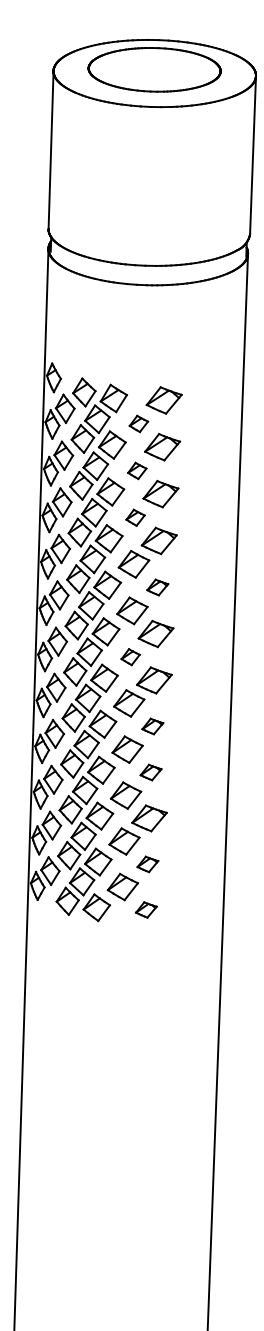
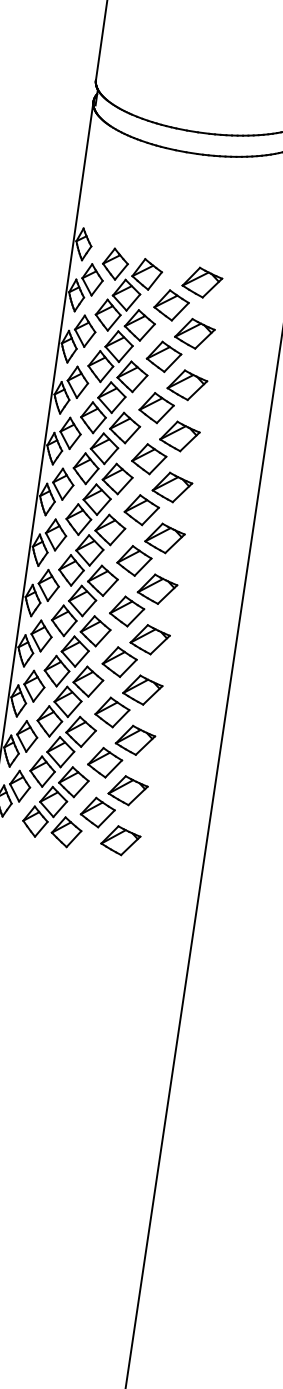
part: (138, 423) -> (171, 304), size x1.67
part: (137, 470) -> (164, 356), size x1.67
part: (135, 517) -> (156, 407), size x1.67
part: (157, 587) -> (172, 487), size x1.67
part: (130, 656) -> (134, 560), size x1.67
part: (152, 726) -> (149, 639), size x1.67
part: (150, 772) -> (142, 690), size x1.67
part: (147, 864) -> (127, 790), size x1.67
part: (146, 909) -> (121, 840), size x1.67

